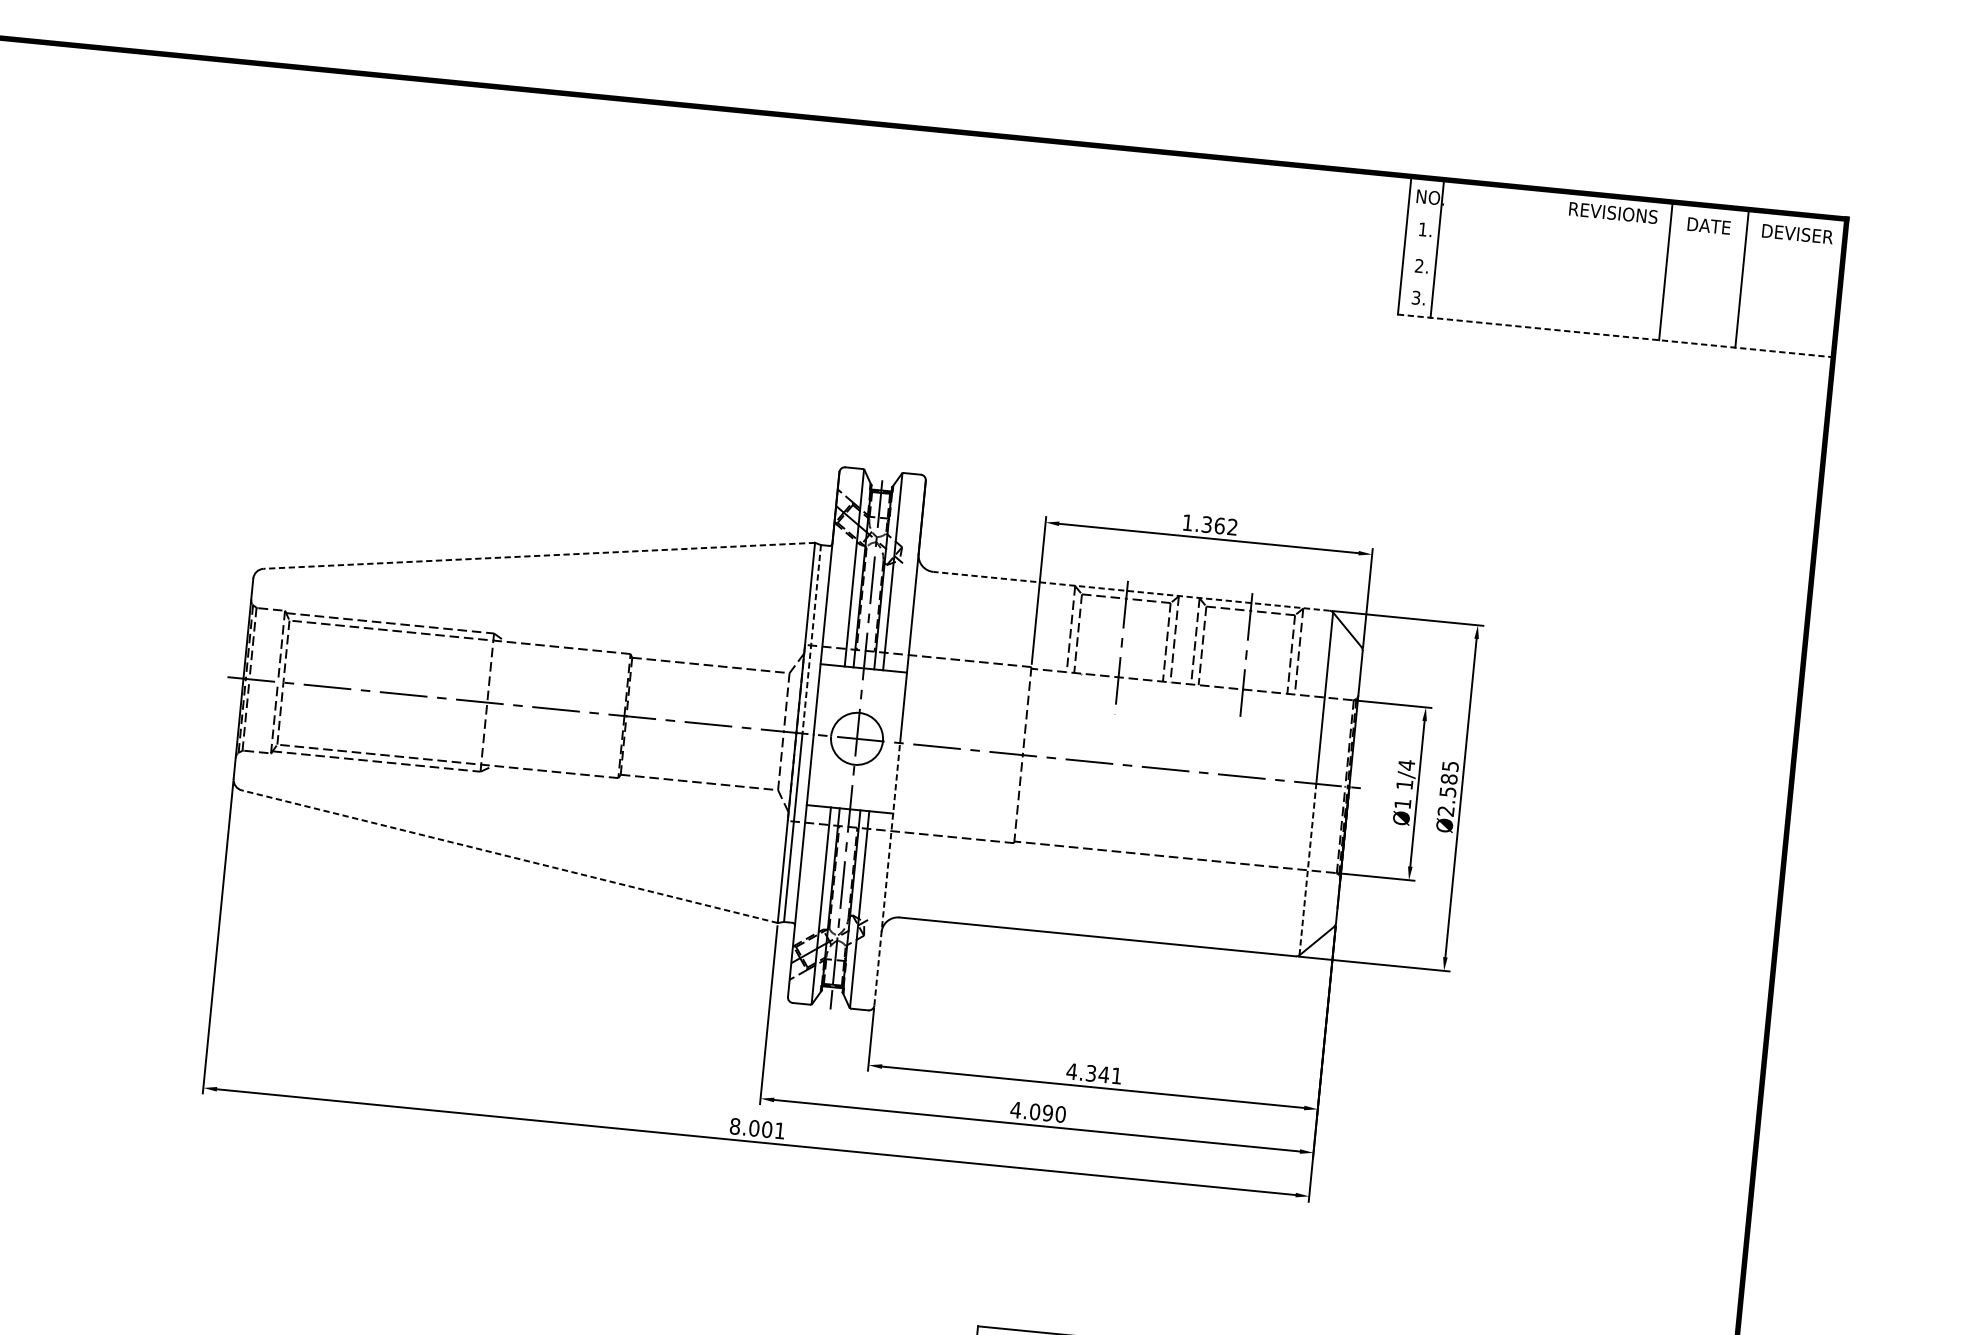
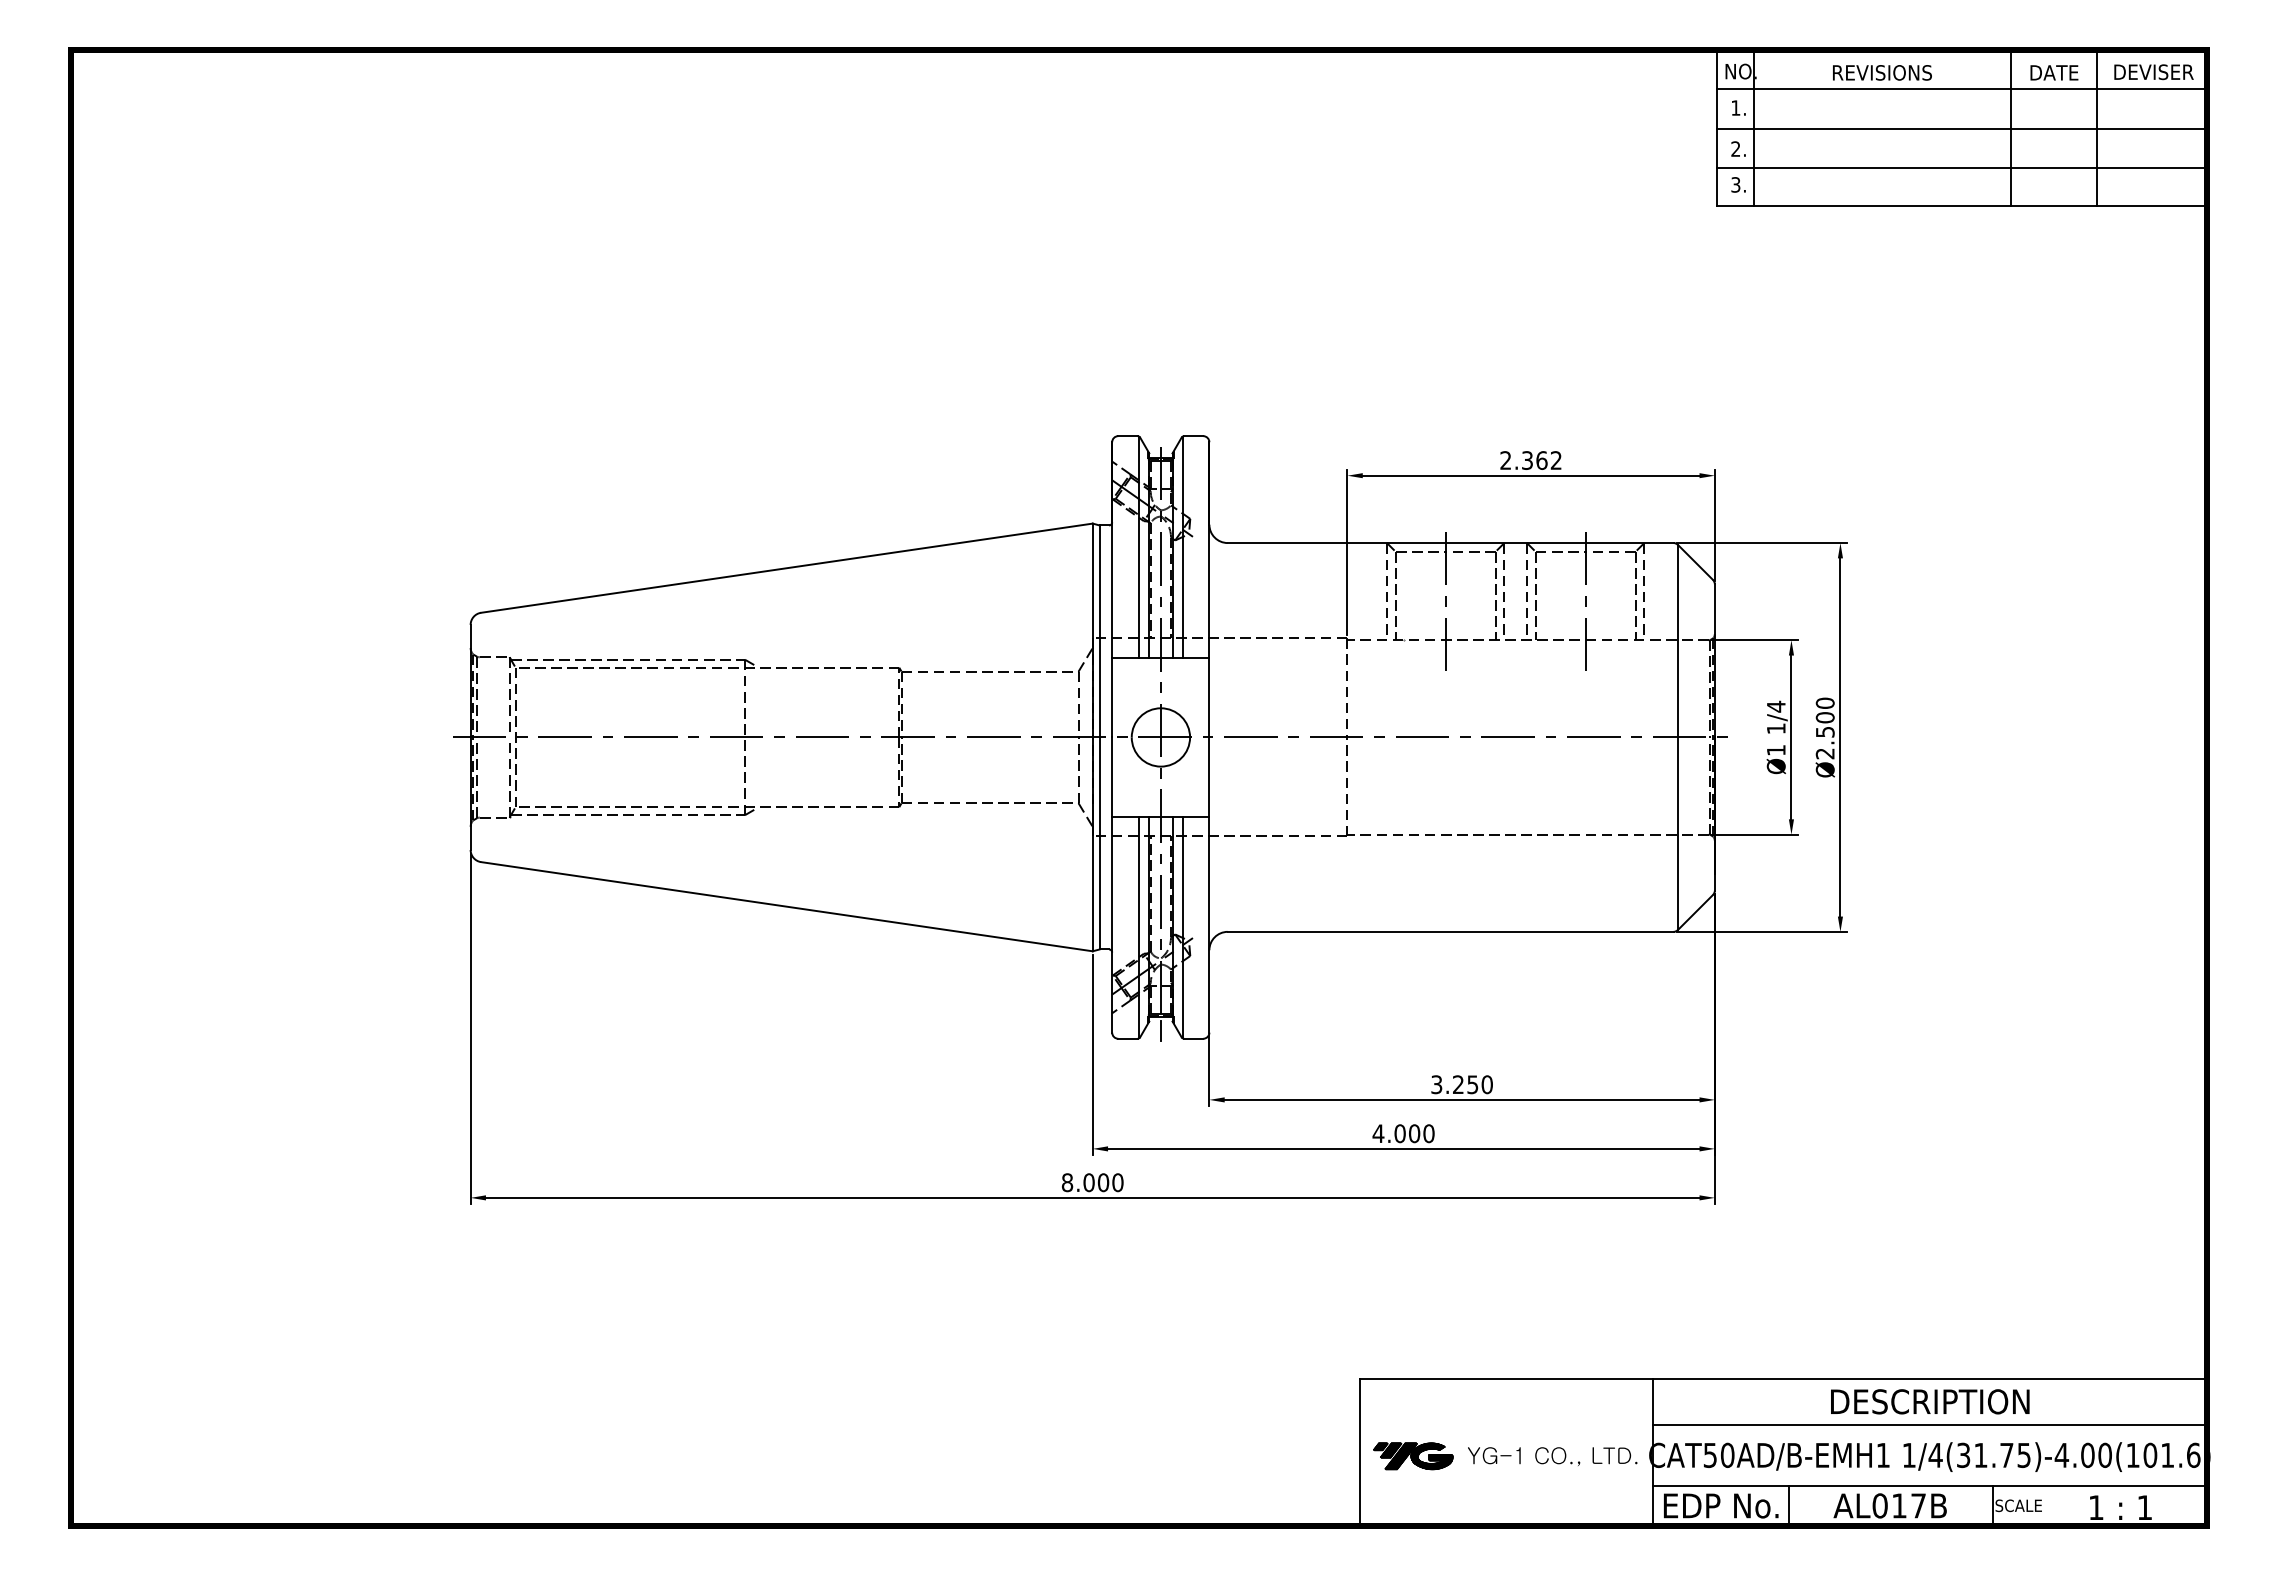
text: (1613, 212) -> (1882, 72), moved
line: (1625, 232) -> (1962, 89), added
line: (1622, 267) -> (1962, 128), added
line: (1619, 302) -> (1962, 167), added
line: (1615, 335) -> (1962, 205), dashed -> solid
text: (1187, 522) -> (1505, 460), 1.362 -> 2.362
line: (538, 556) -> (786, 568), dashed -> solid
line: (1131, 591) -> (1450, 543), dashed -> solid
line: (811, 639) -> (1099, 631), dashed -> solid
text: (1449, 772) -> (1824, 710), Ø2.585 -> Ø2.500
line: (509, 856) -> (786, 906), dashed -> solid
line: (1307, 869) -> (1677, 833), dashed -> solid
line: (887, 874) -> (1209, 885), dashed -> solid
text: (1093, 1073) -> (1461, 1084), 4.341 -> 3.250
text: (1047, 1112) -> (1414, 1133), 4.090 -> 4.000
text: (779, 1130) -> (1117, 1182), 8.001 -> 8.000

